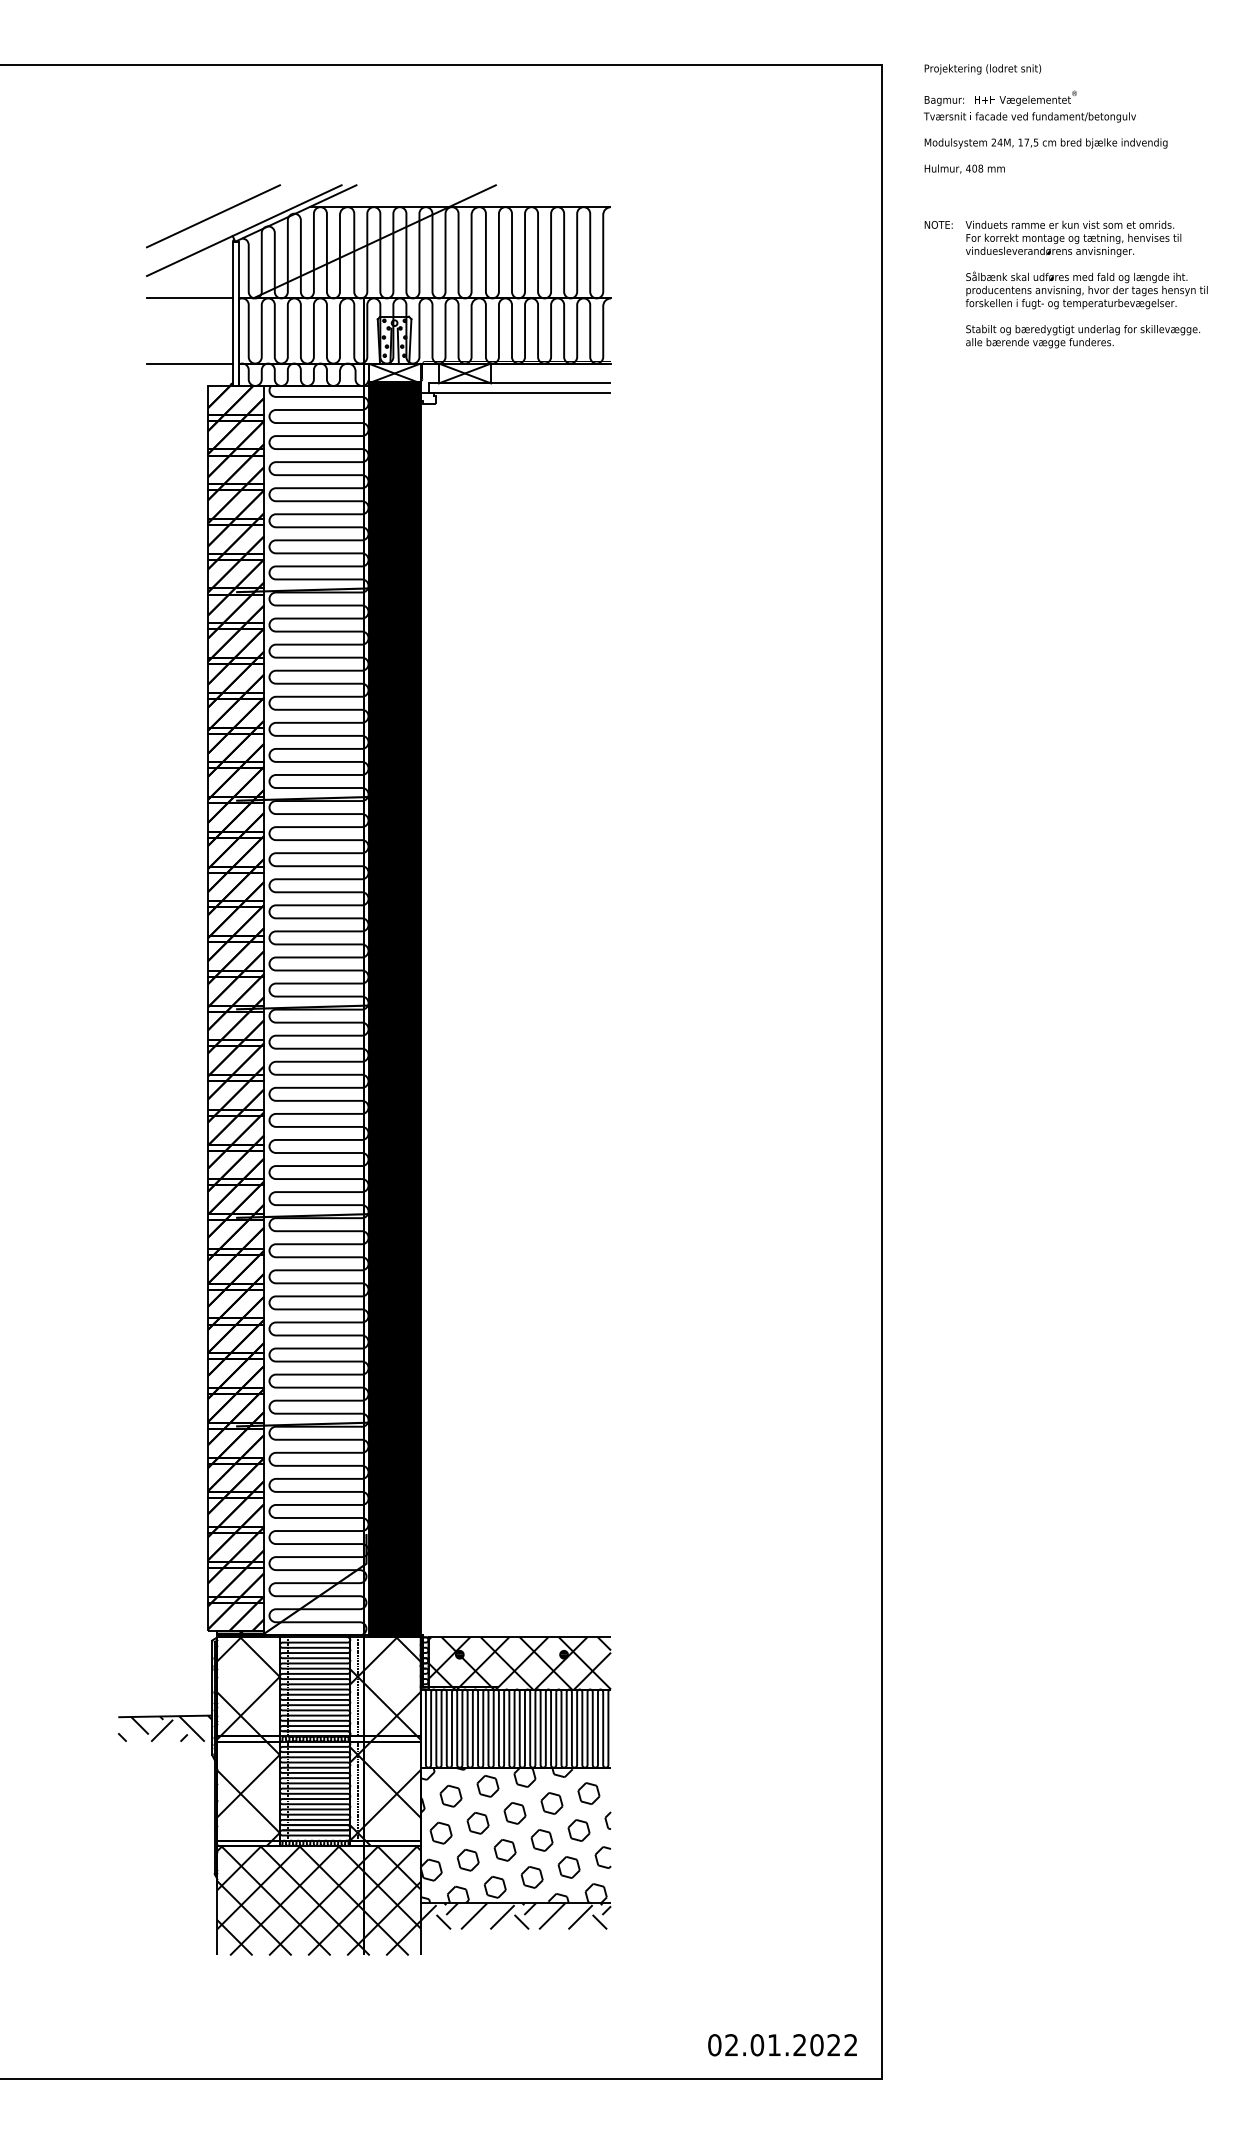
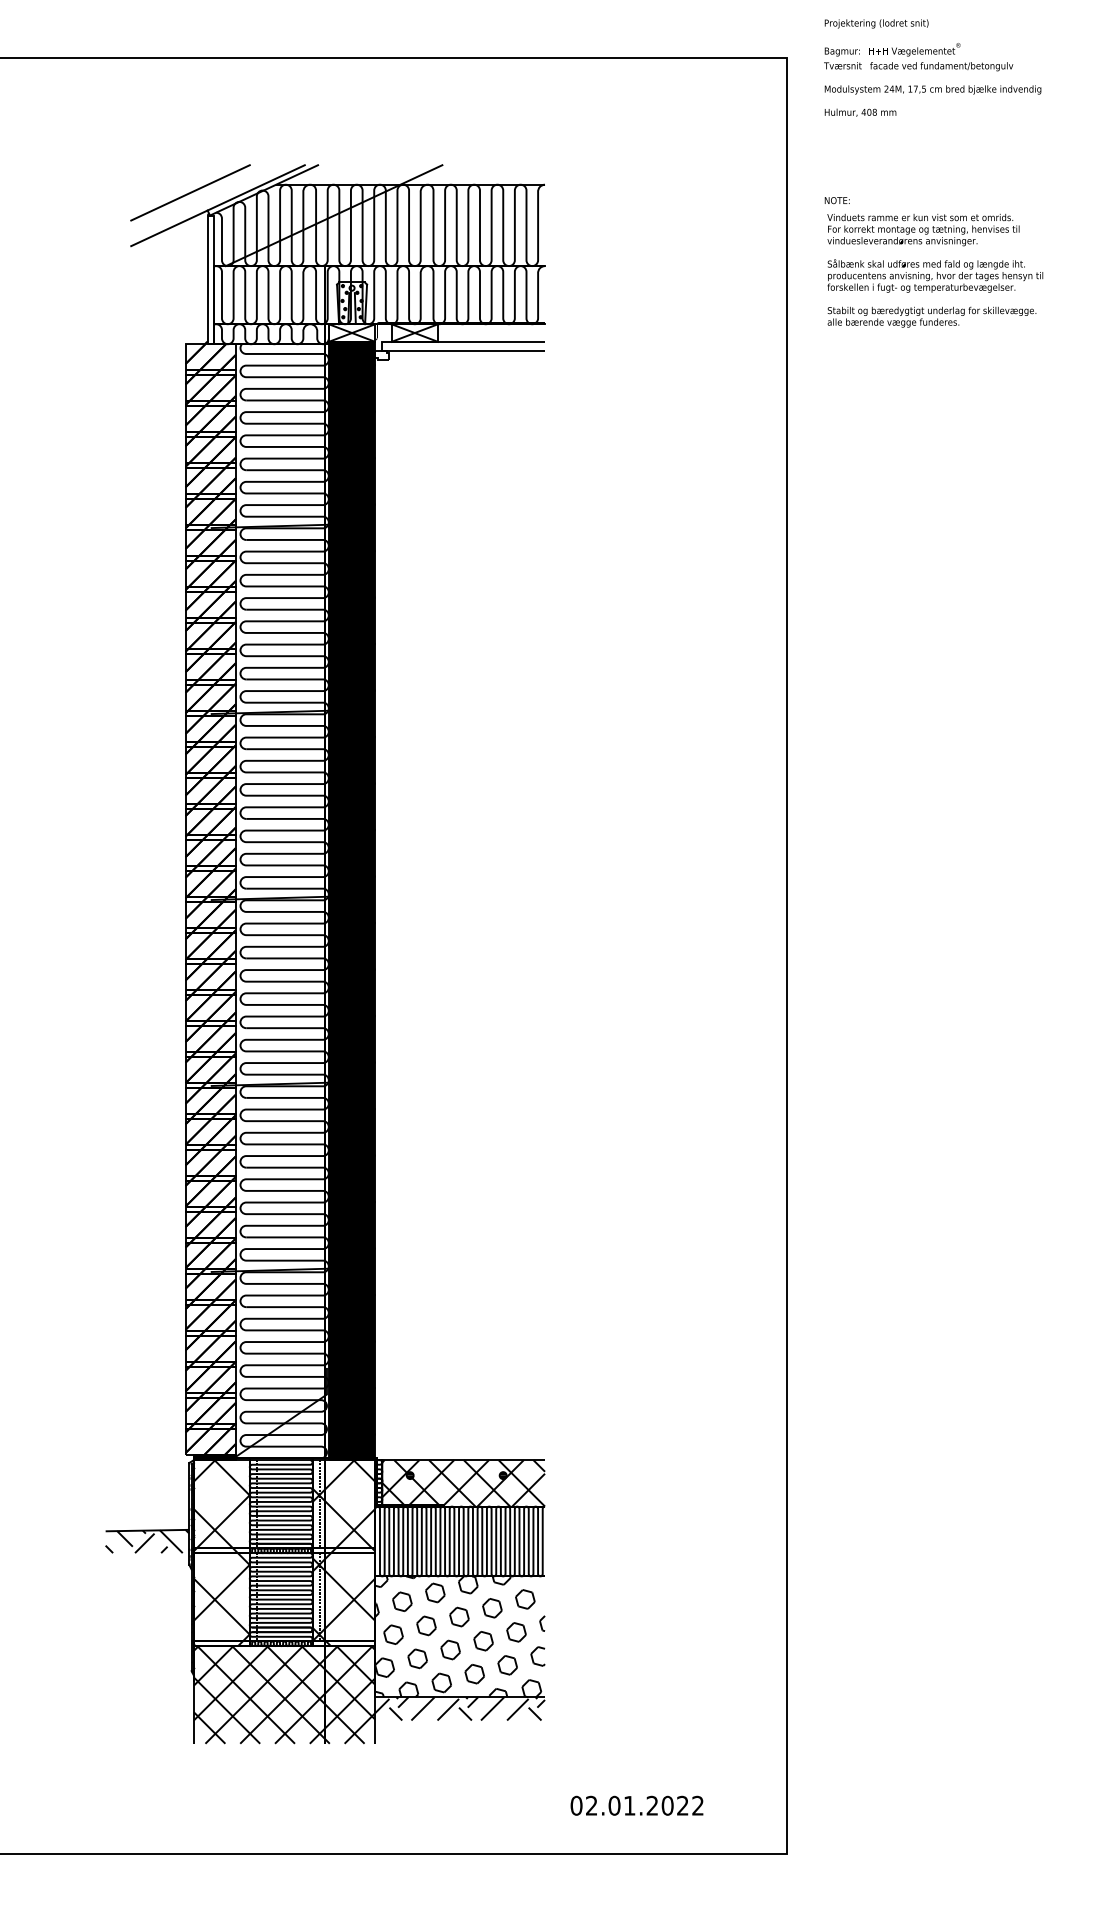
text: (1045, 118) -> (932, 67), moved
text: (1087, 284) -> (935, 270), moved
line: (189, 298) -> (169, 266), removed
line: (189, 363) -> (169, 324), removed
text: (781, 2044) -> (636, 1805), moved

